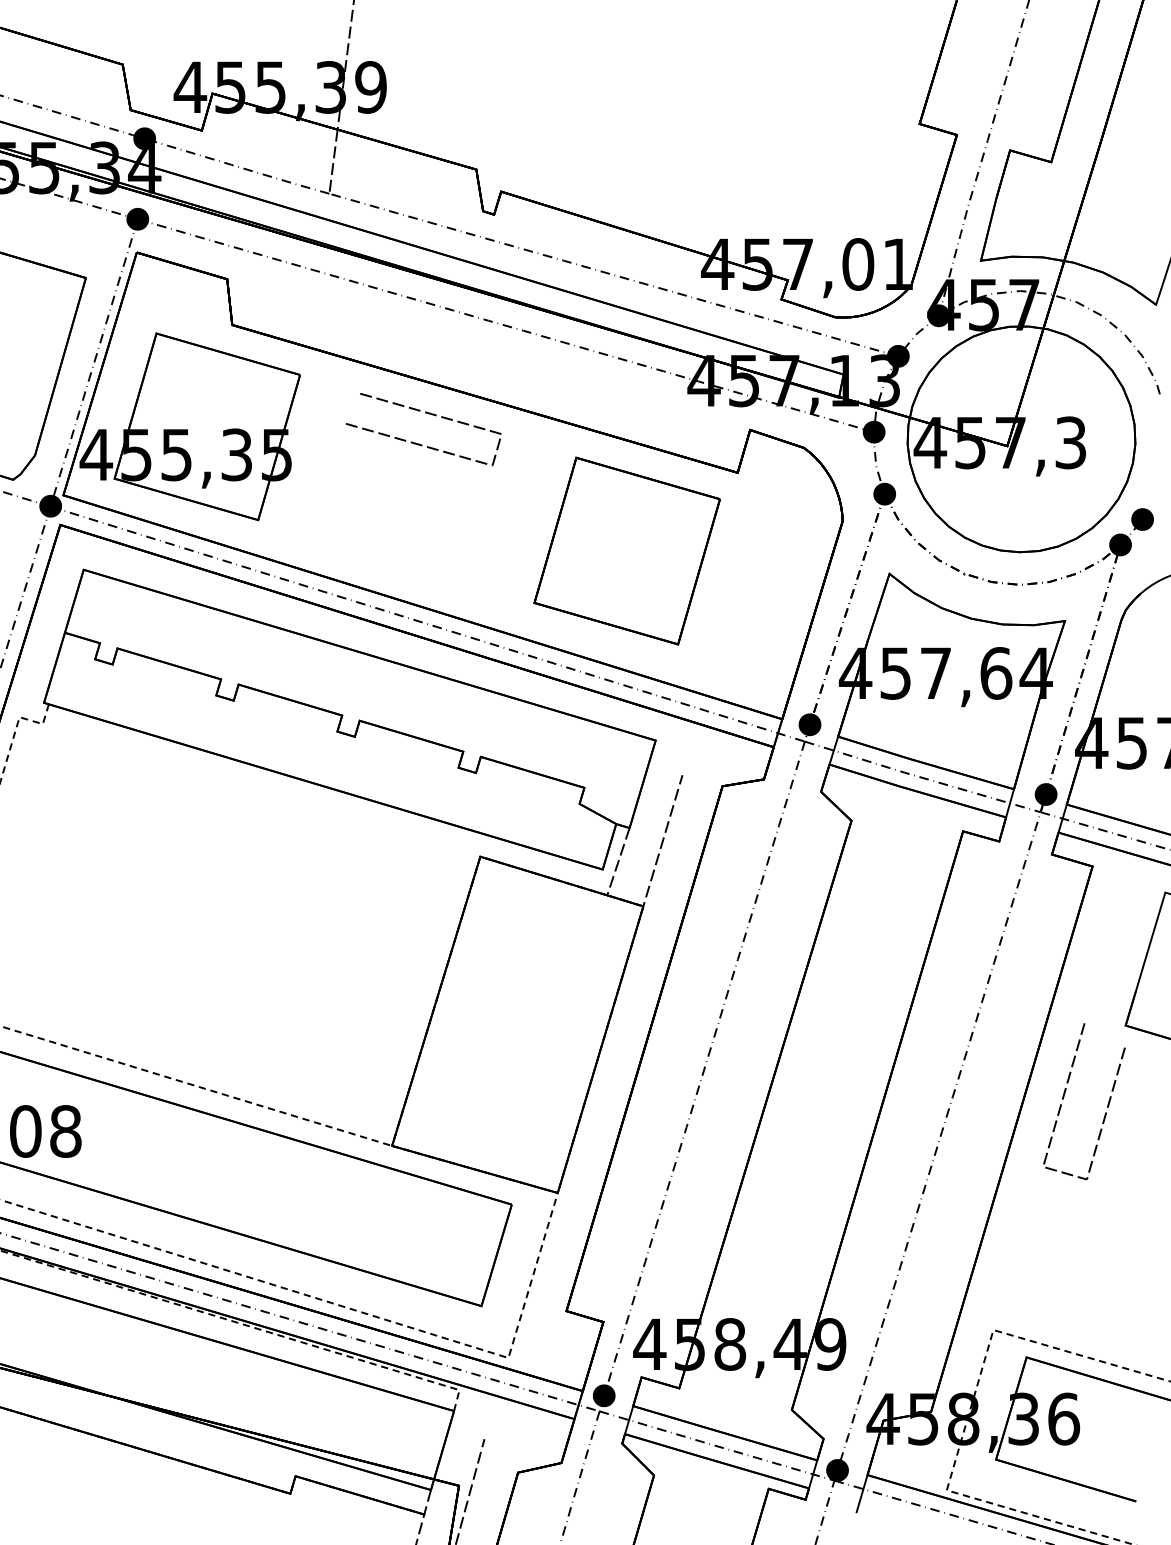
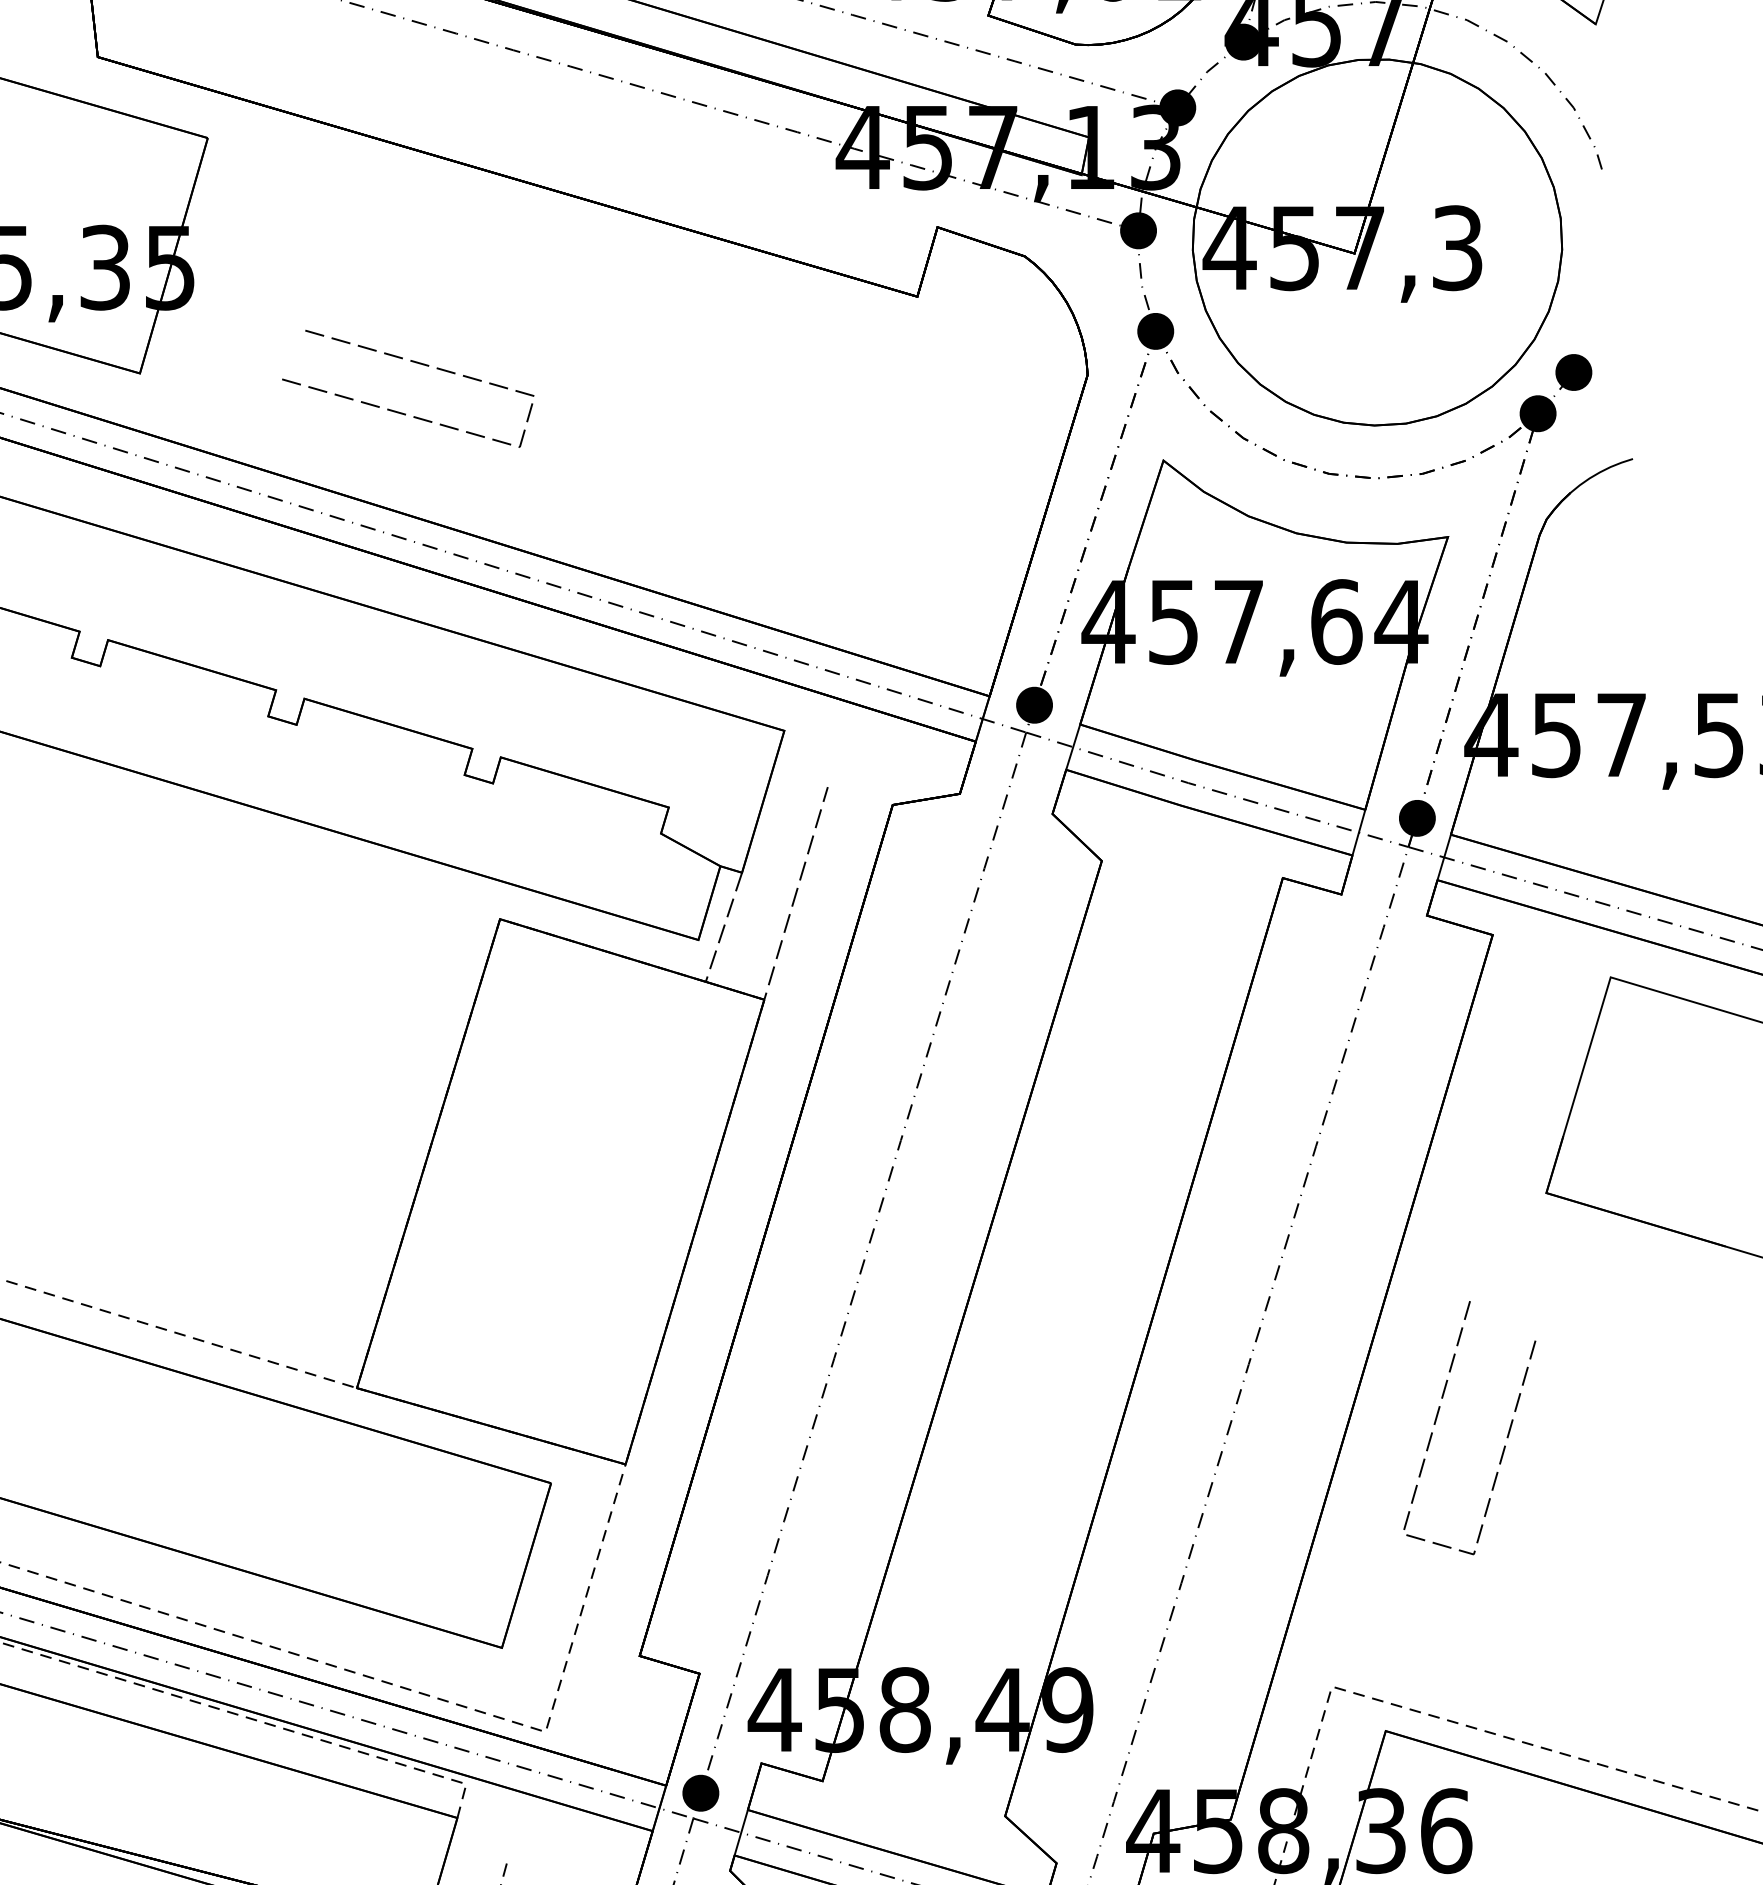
line: (419, 443) -> (401, 411), moved
part: (626, 550) -> (737, 422), removed
line: (1064, 1097) -> (1437, 1421), moved

